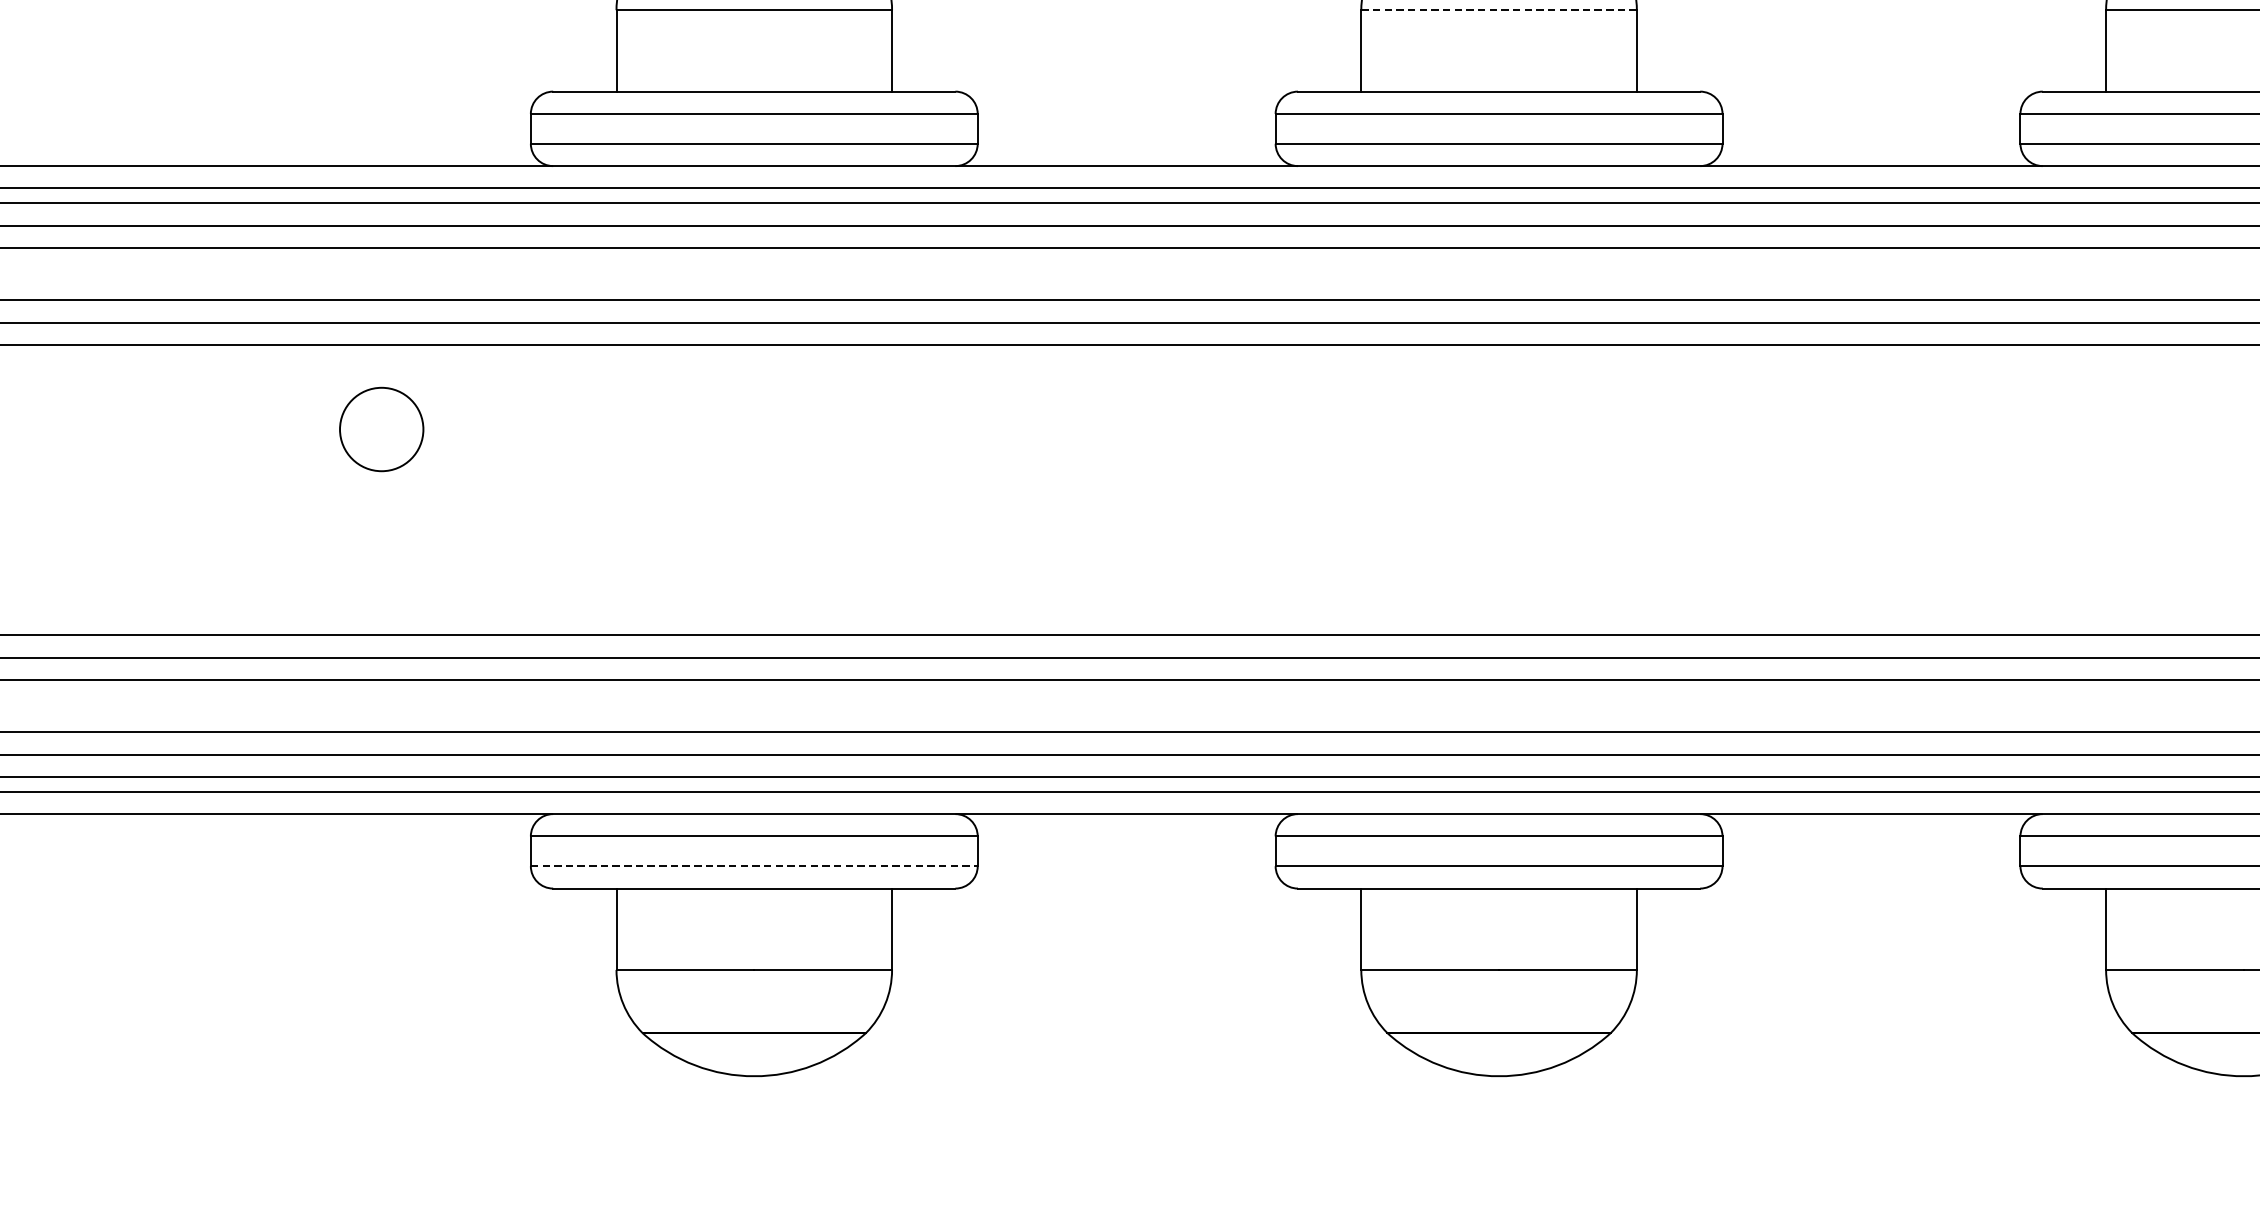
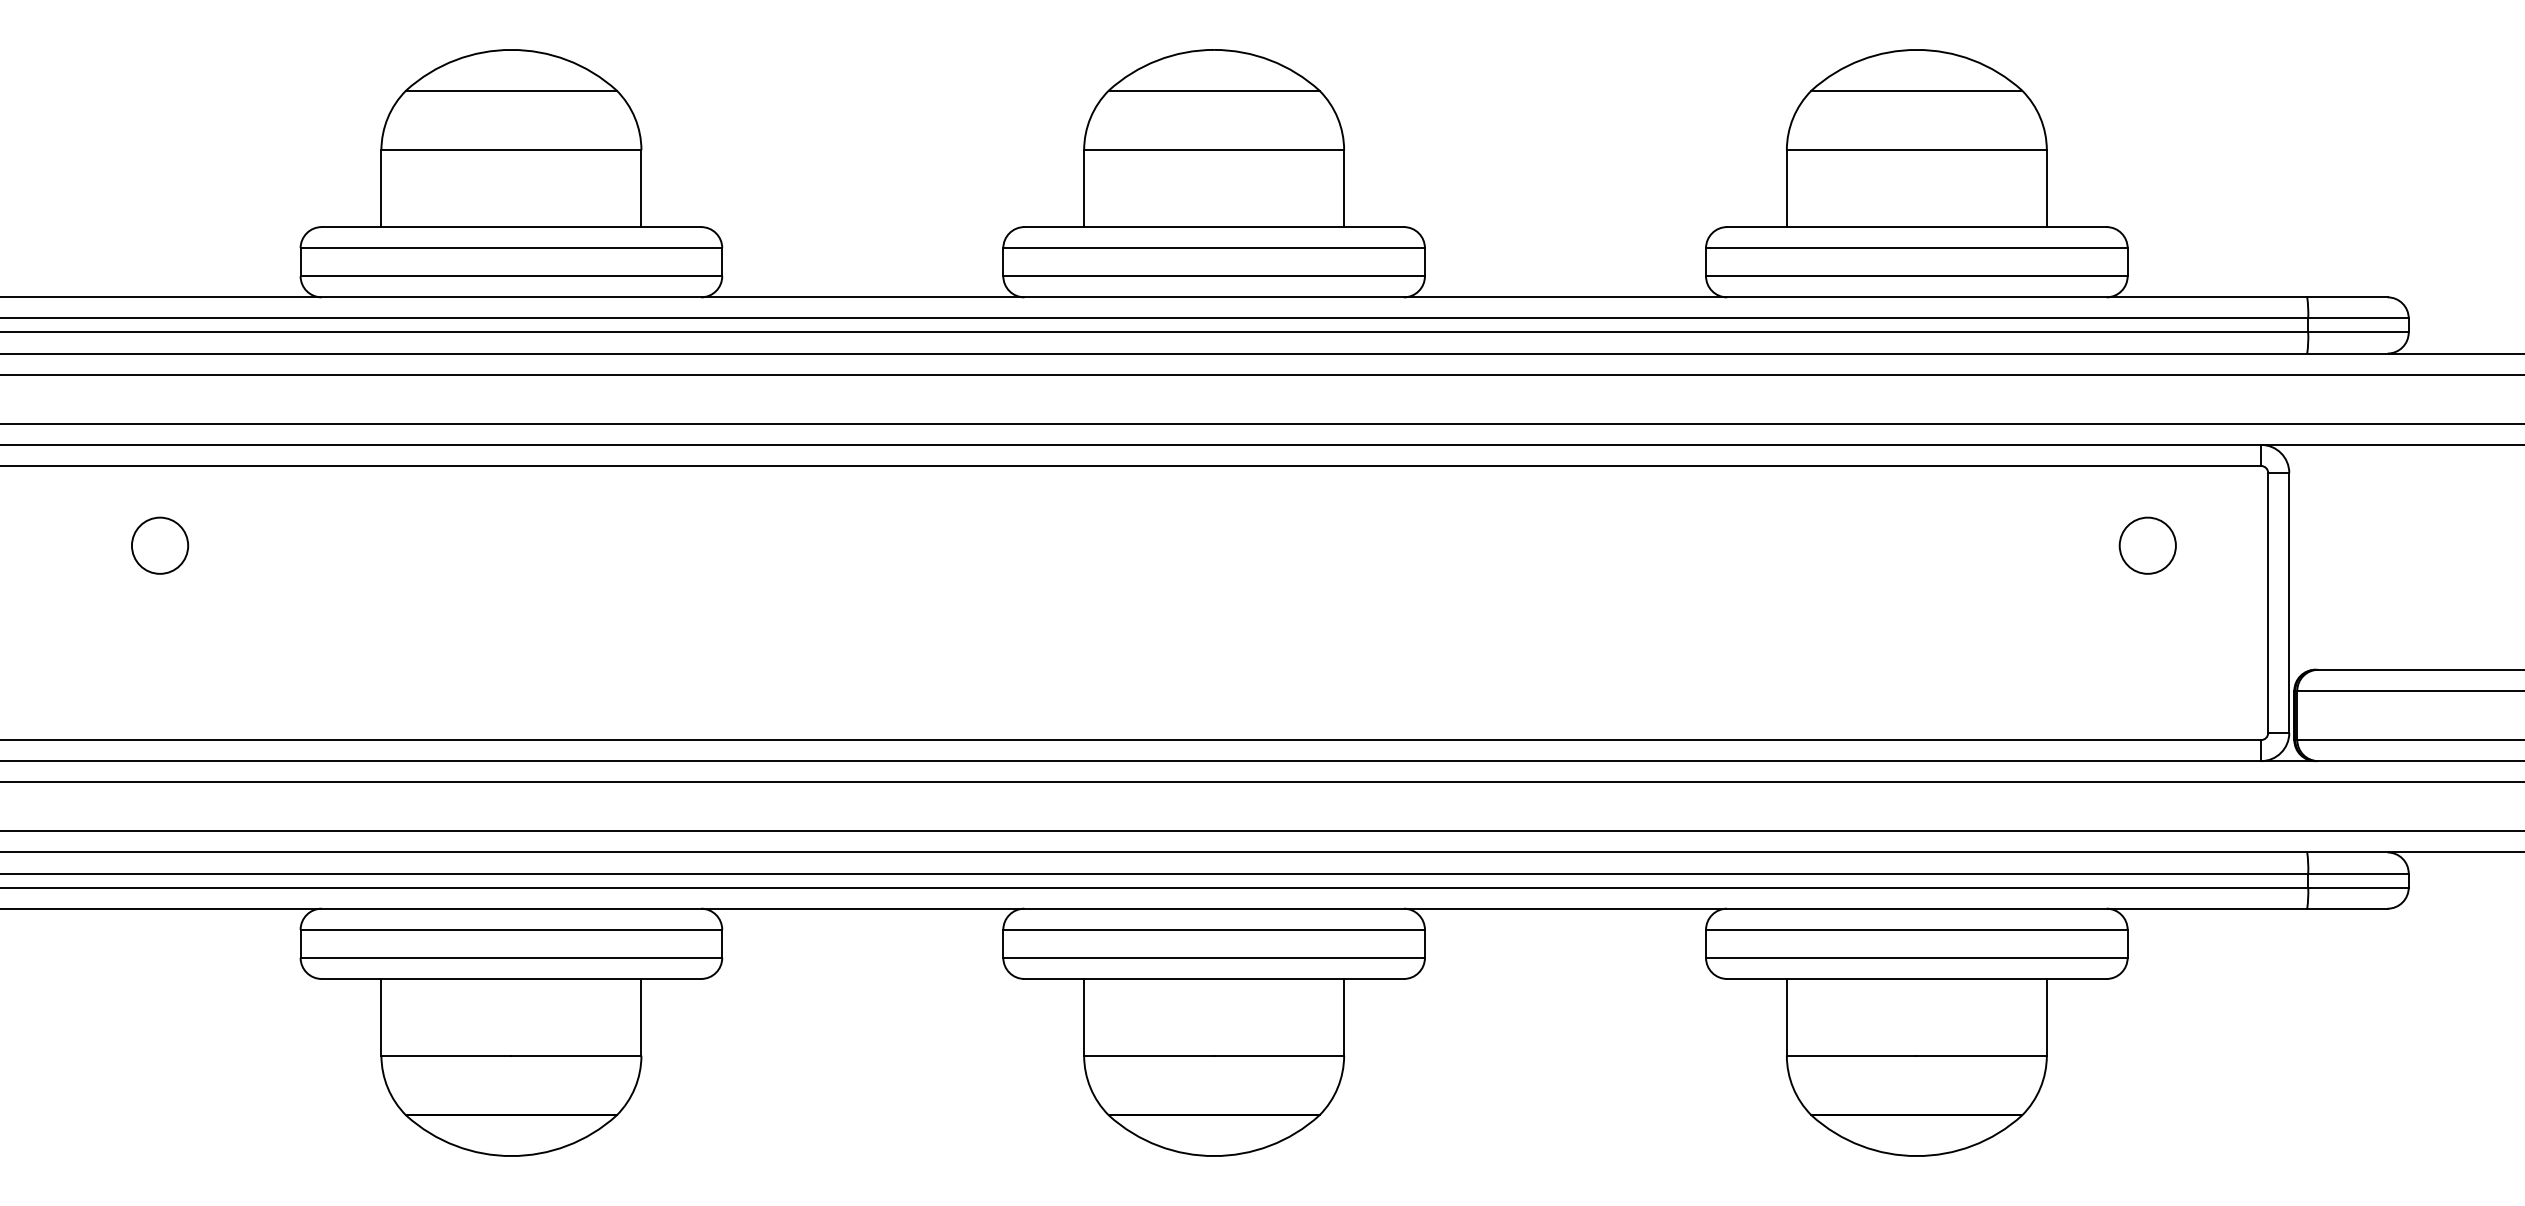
line: (1498, 10) -> (1213, 150), dashed -> solid
circle: (382, 429) -> (160, 545), size x0.71
line: (754, 865) -> (511, 957), dashed -> solid

